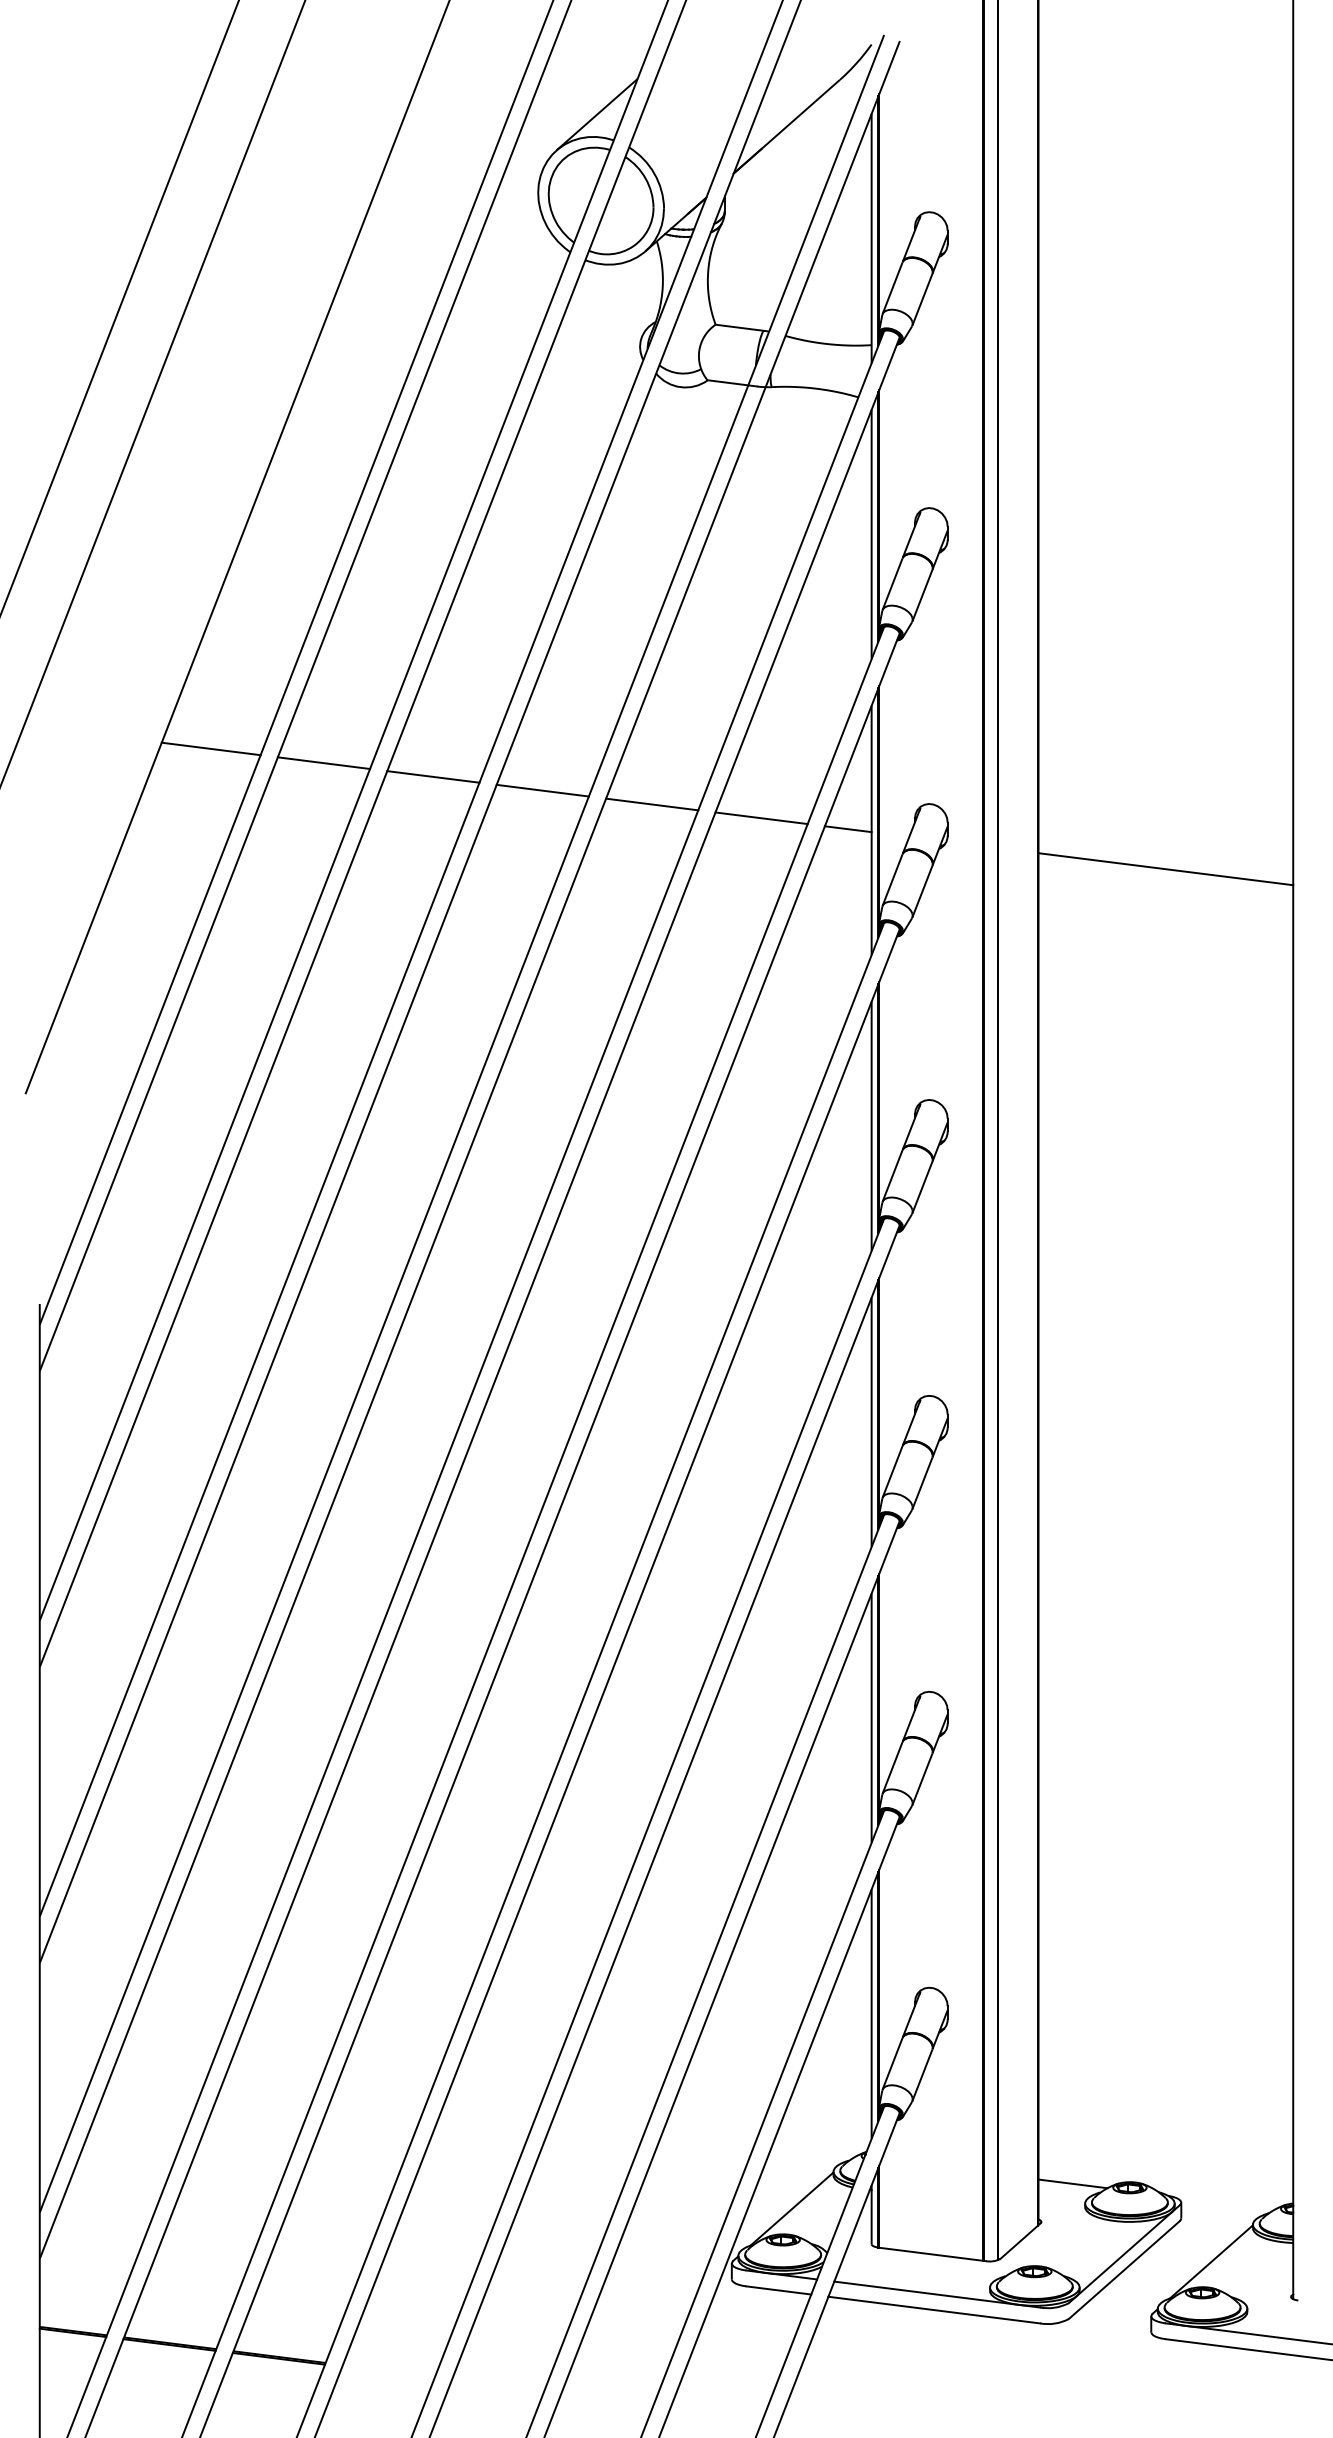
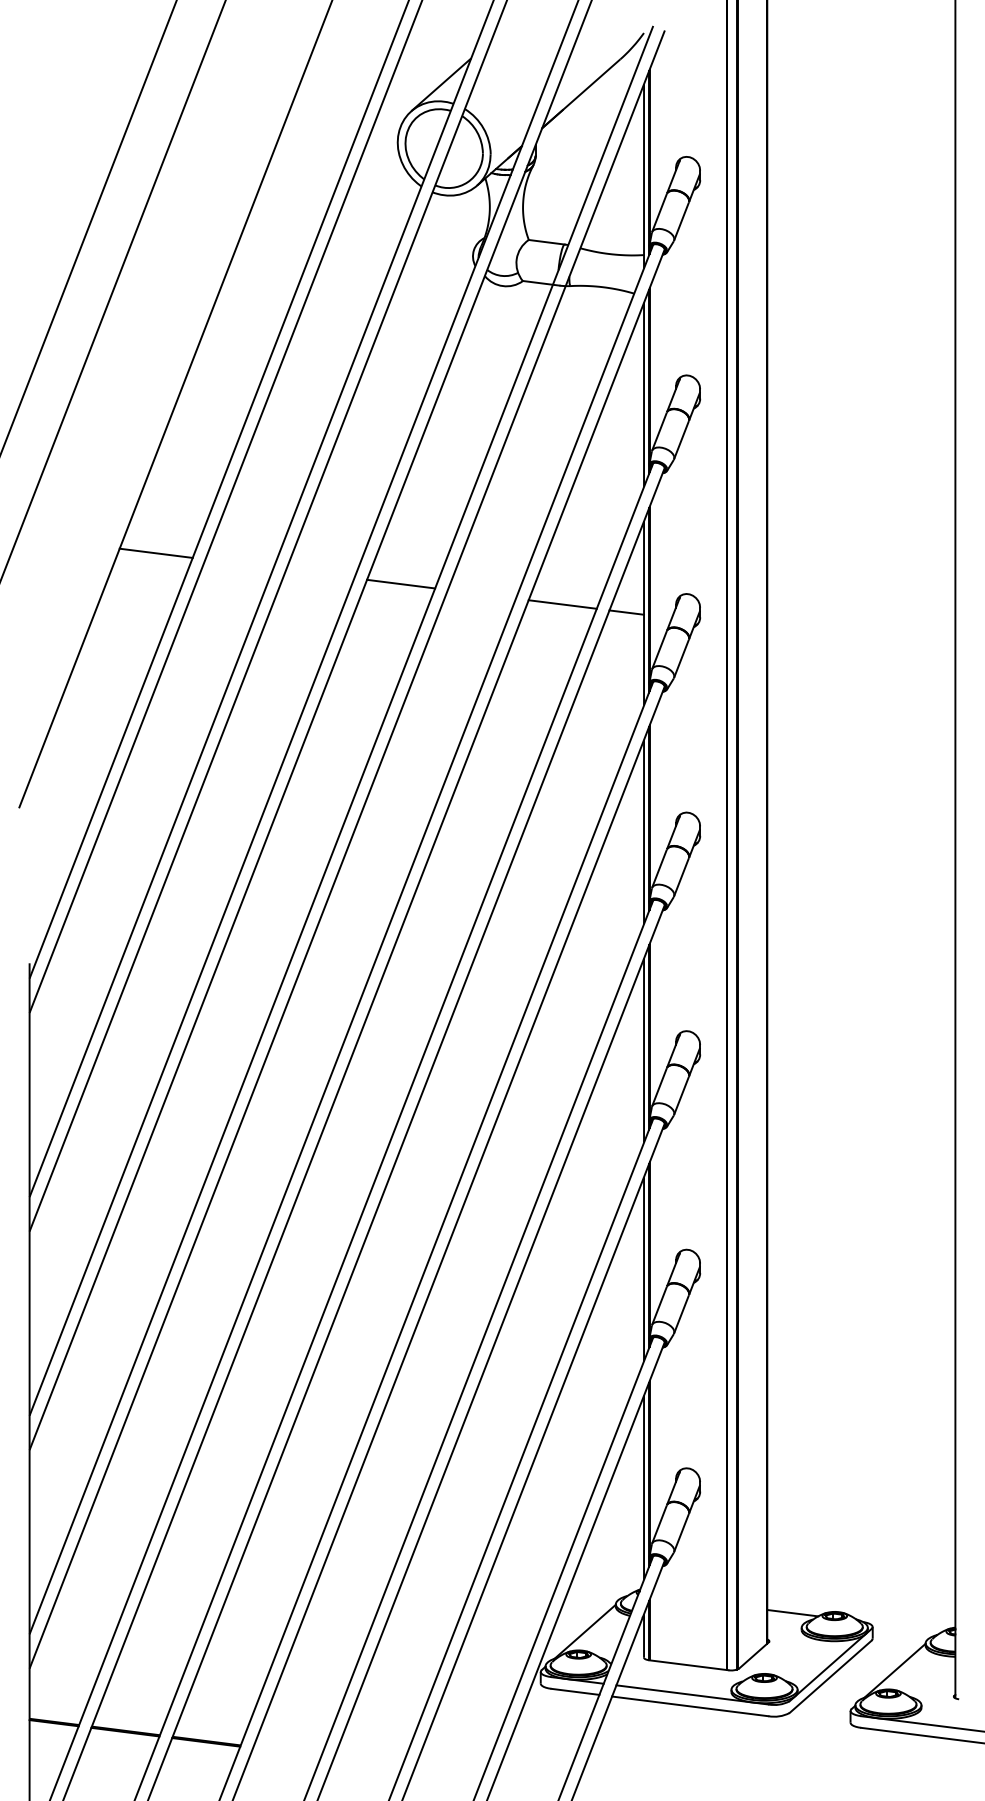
line: (323, 763) -> (239, 564), removed
line: (433, 776) -> (320, 573), removed
line: (652, 804) -> (482, 594), removed
line: (1165, 869) -> (861, 642), removed

